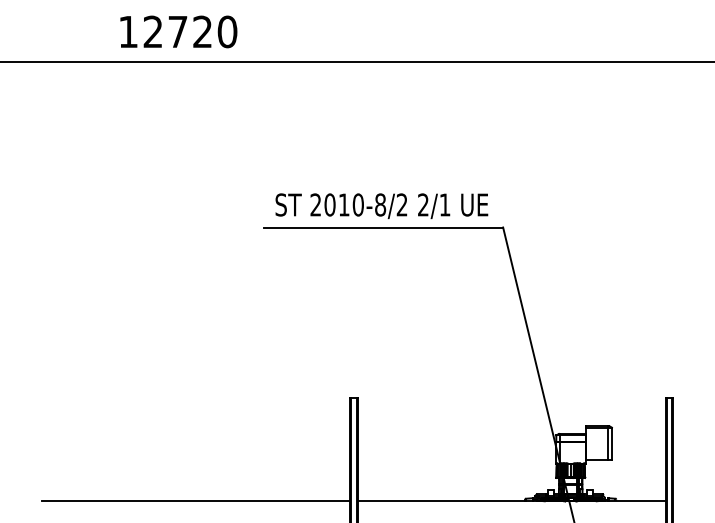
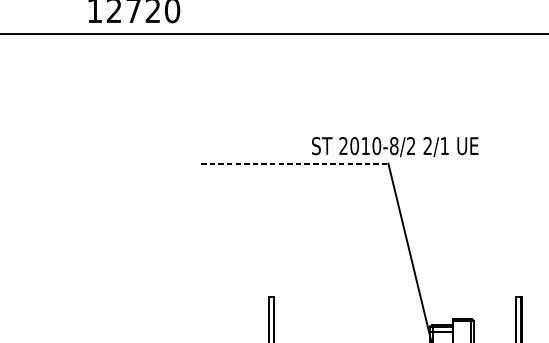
text: (381, 206) -> (394, 147), moved
line: (383, 227) -> (294, 163), solid -> dashed

